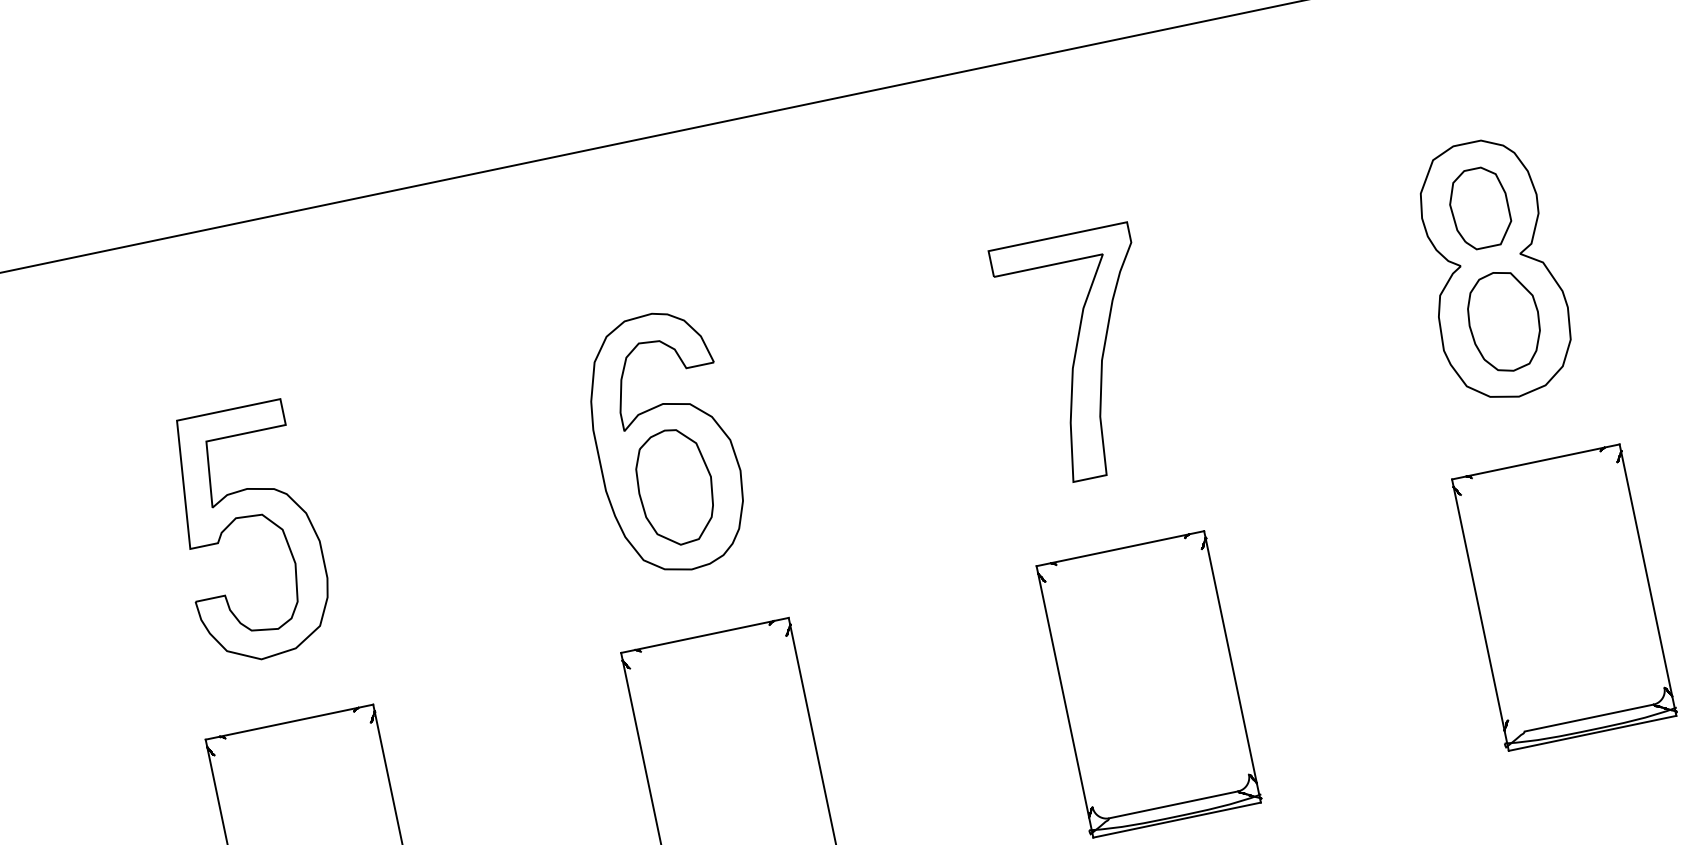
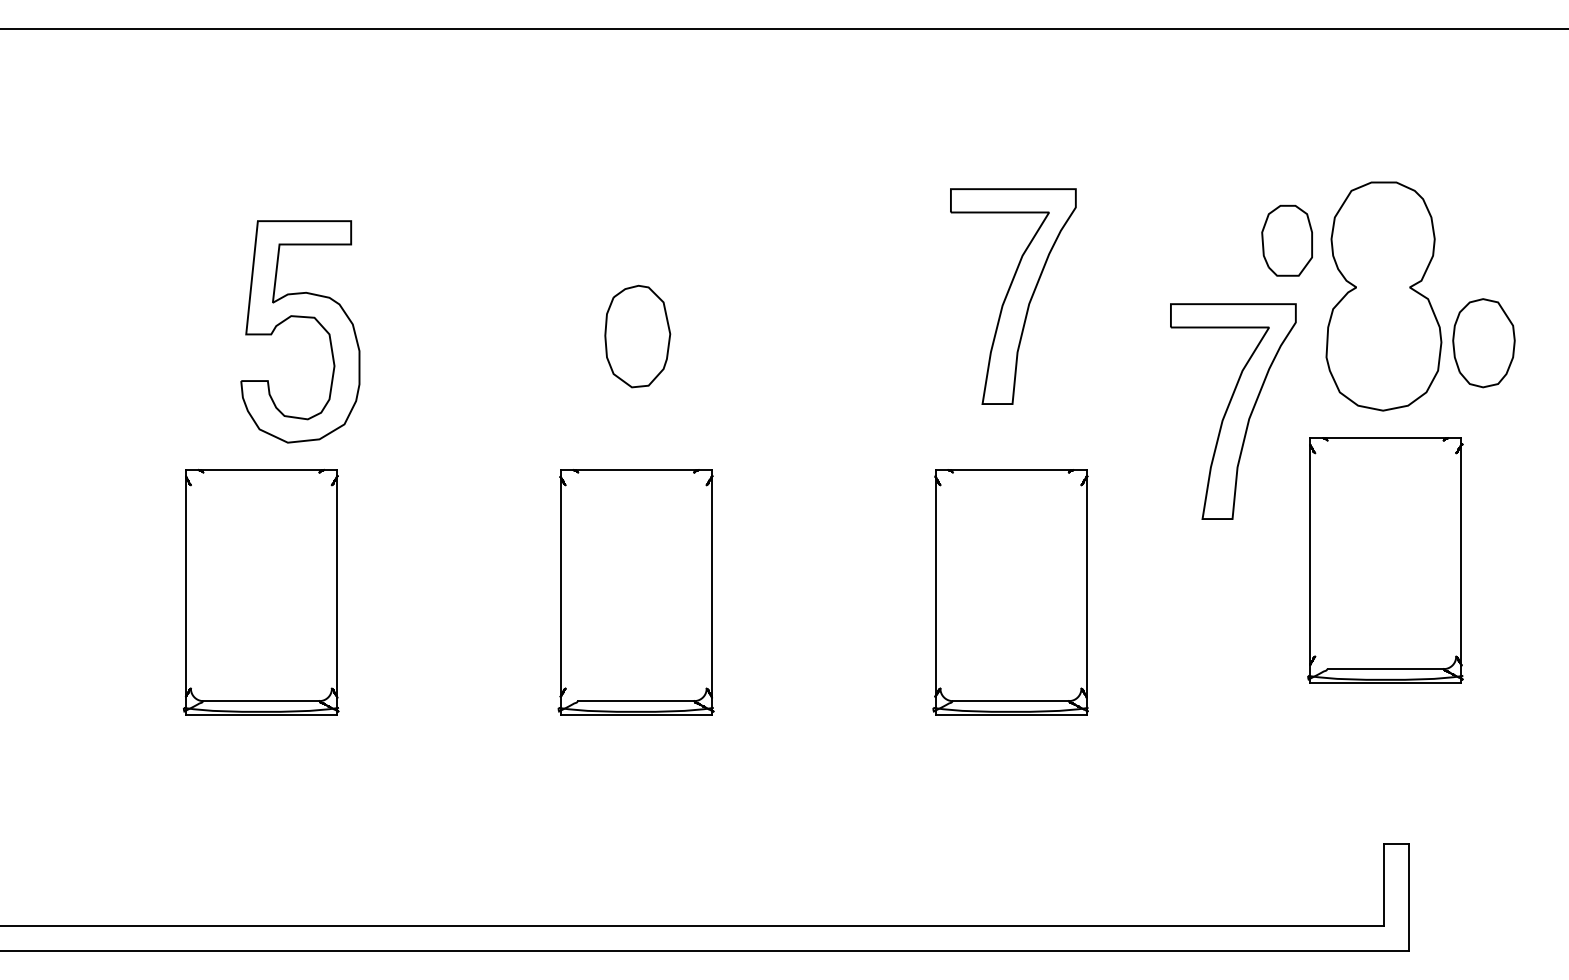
part: (1478, 208) -> (1286, 240), moved
part: (1503, 322) -> (1483, 343), moved
part: (1353, 432) -> (1233, 411), added
part: (664, 442) -> (636, 296), removed
part: (246, 517) -> (300, 317), moved
part: (1563, 597) -> (1385, 560), moved

